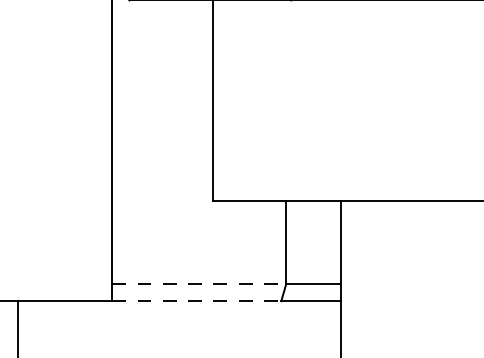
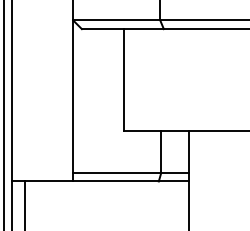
line: (199, 283) -> (117, 172), dashed -> solid
line: (197, 301) -> (116, 181), dashed -> solid

